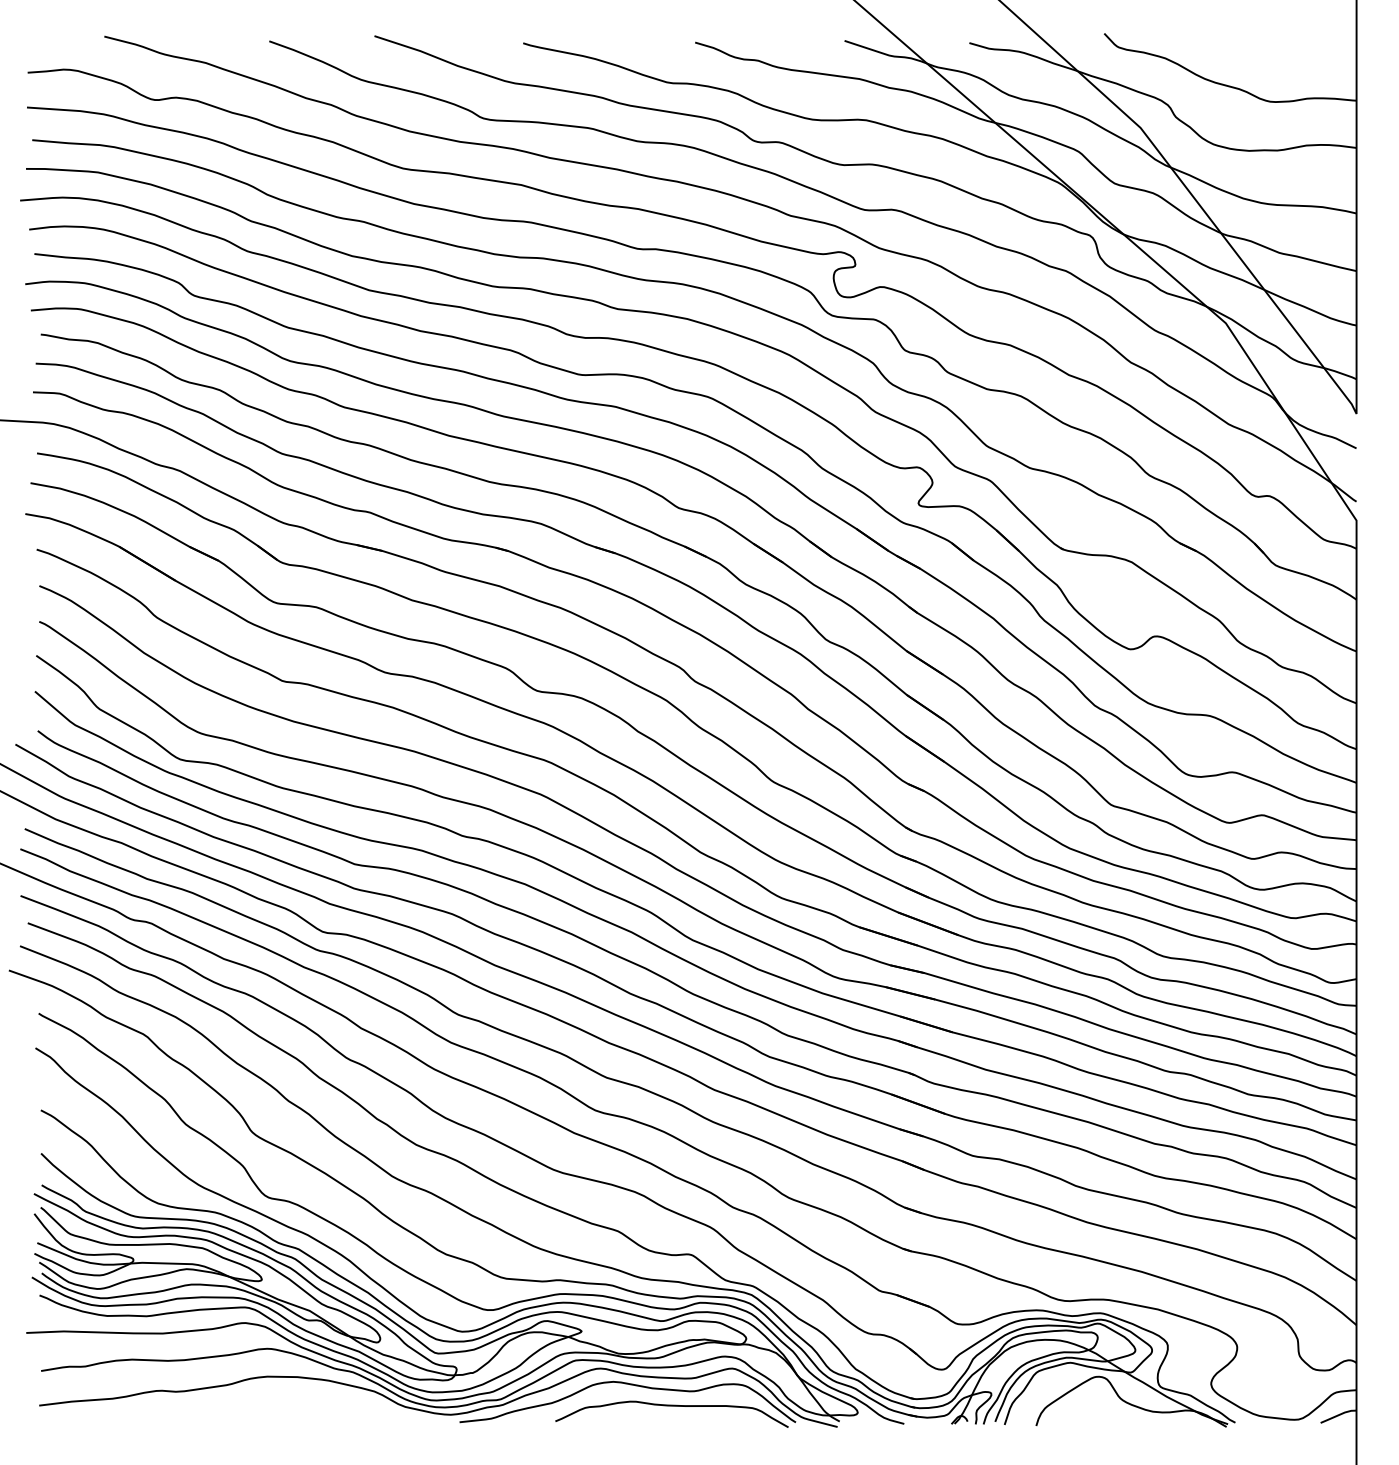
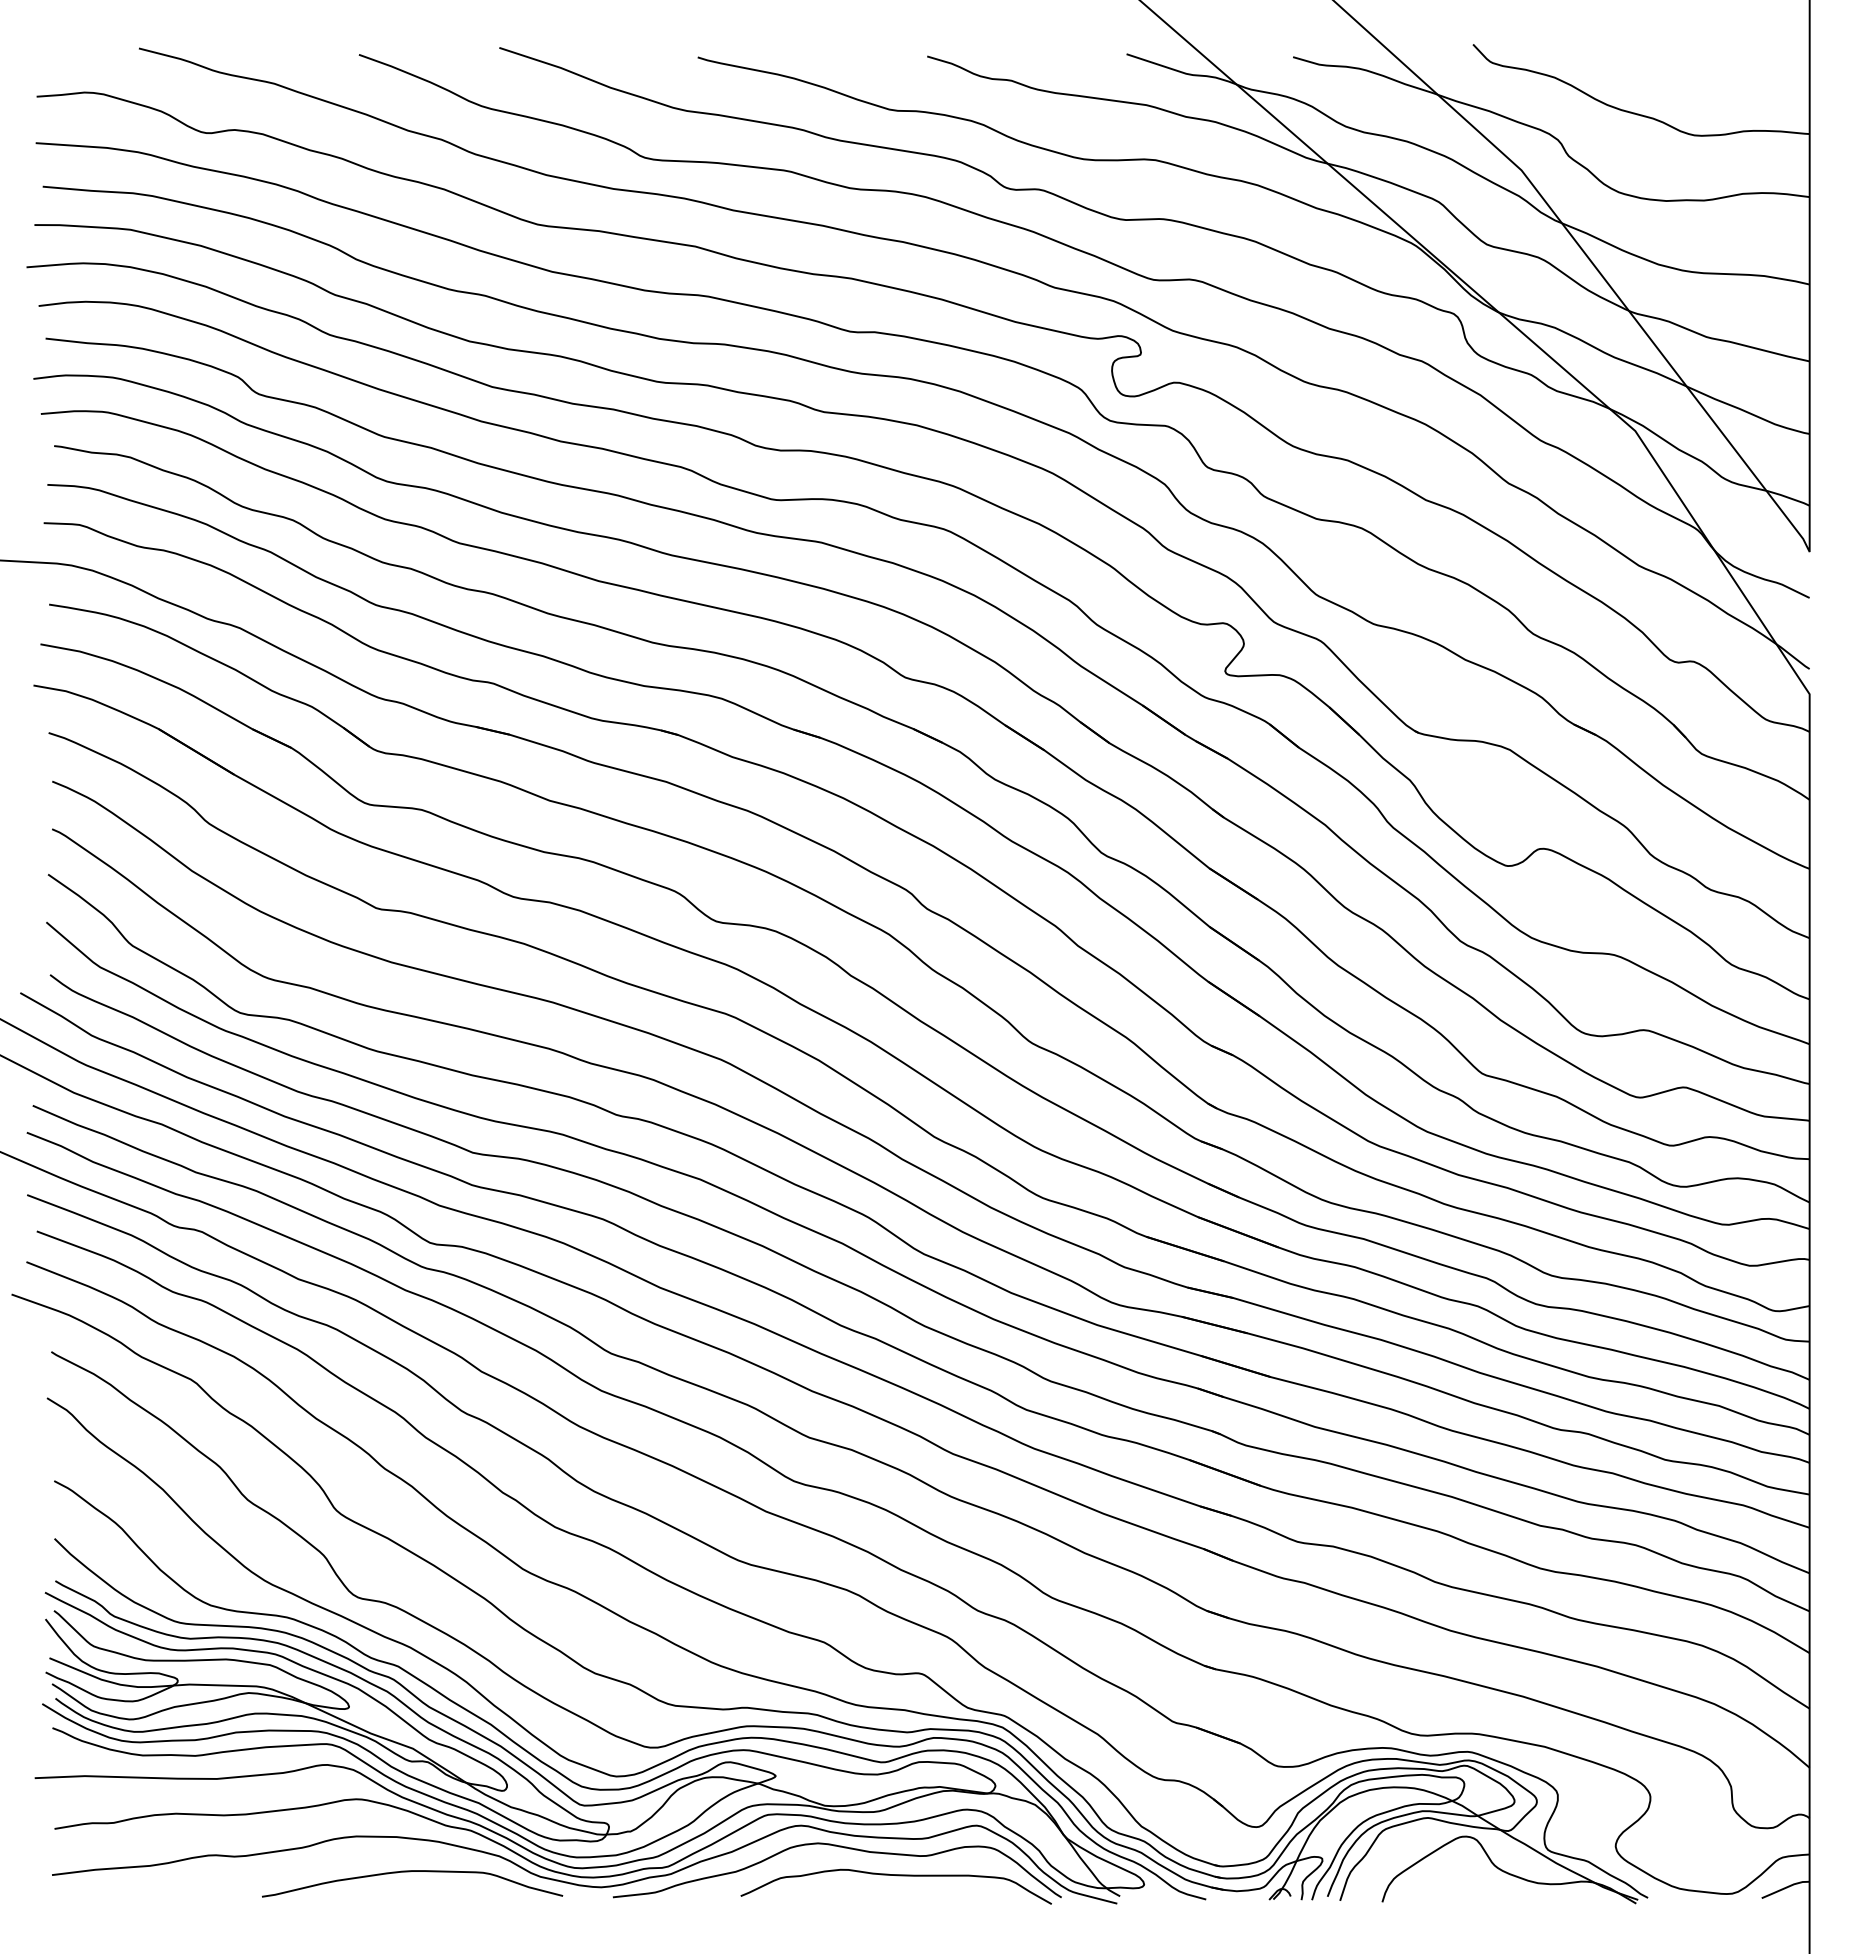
curve: (307, 1403) -> (410, 1872), added

